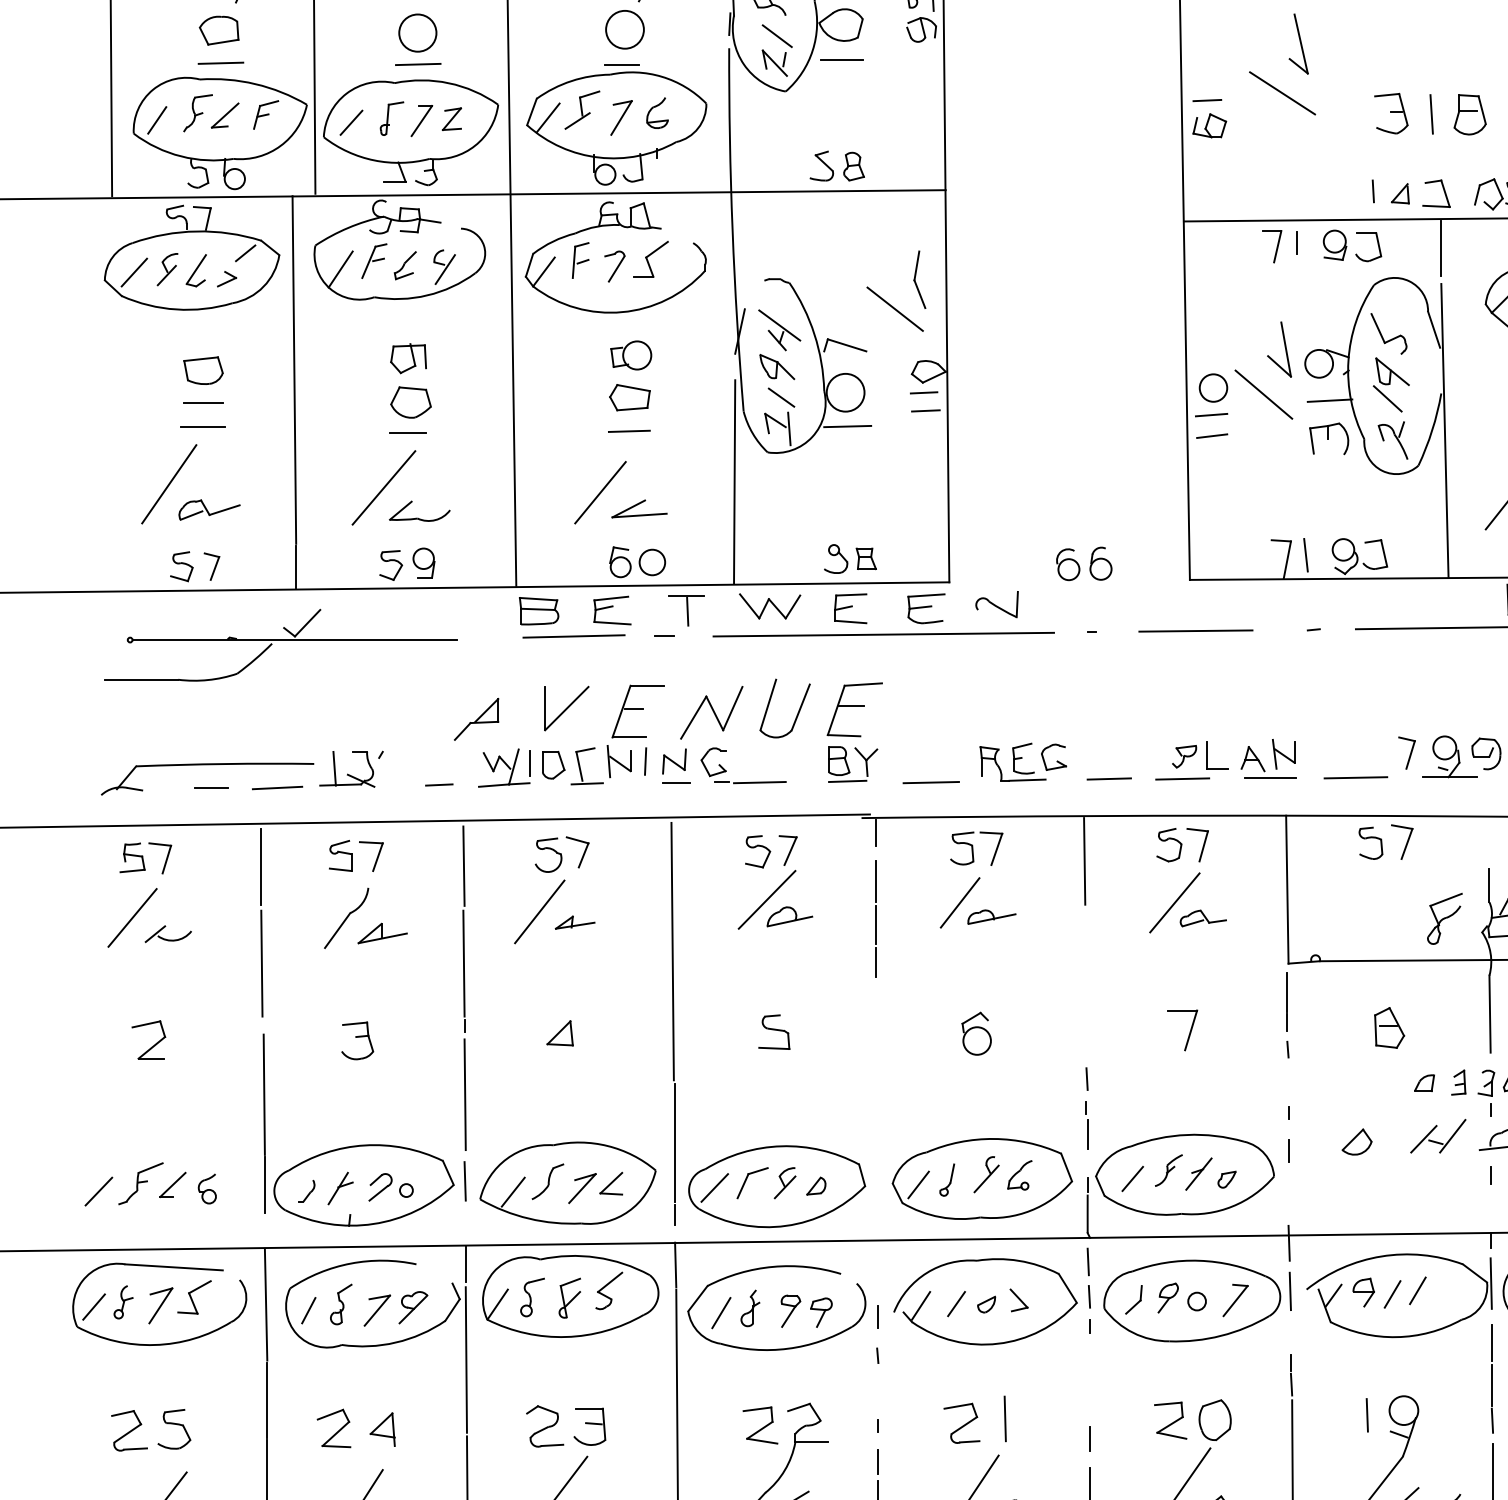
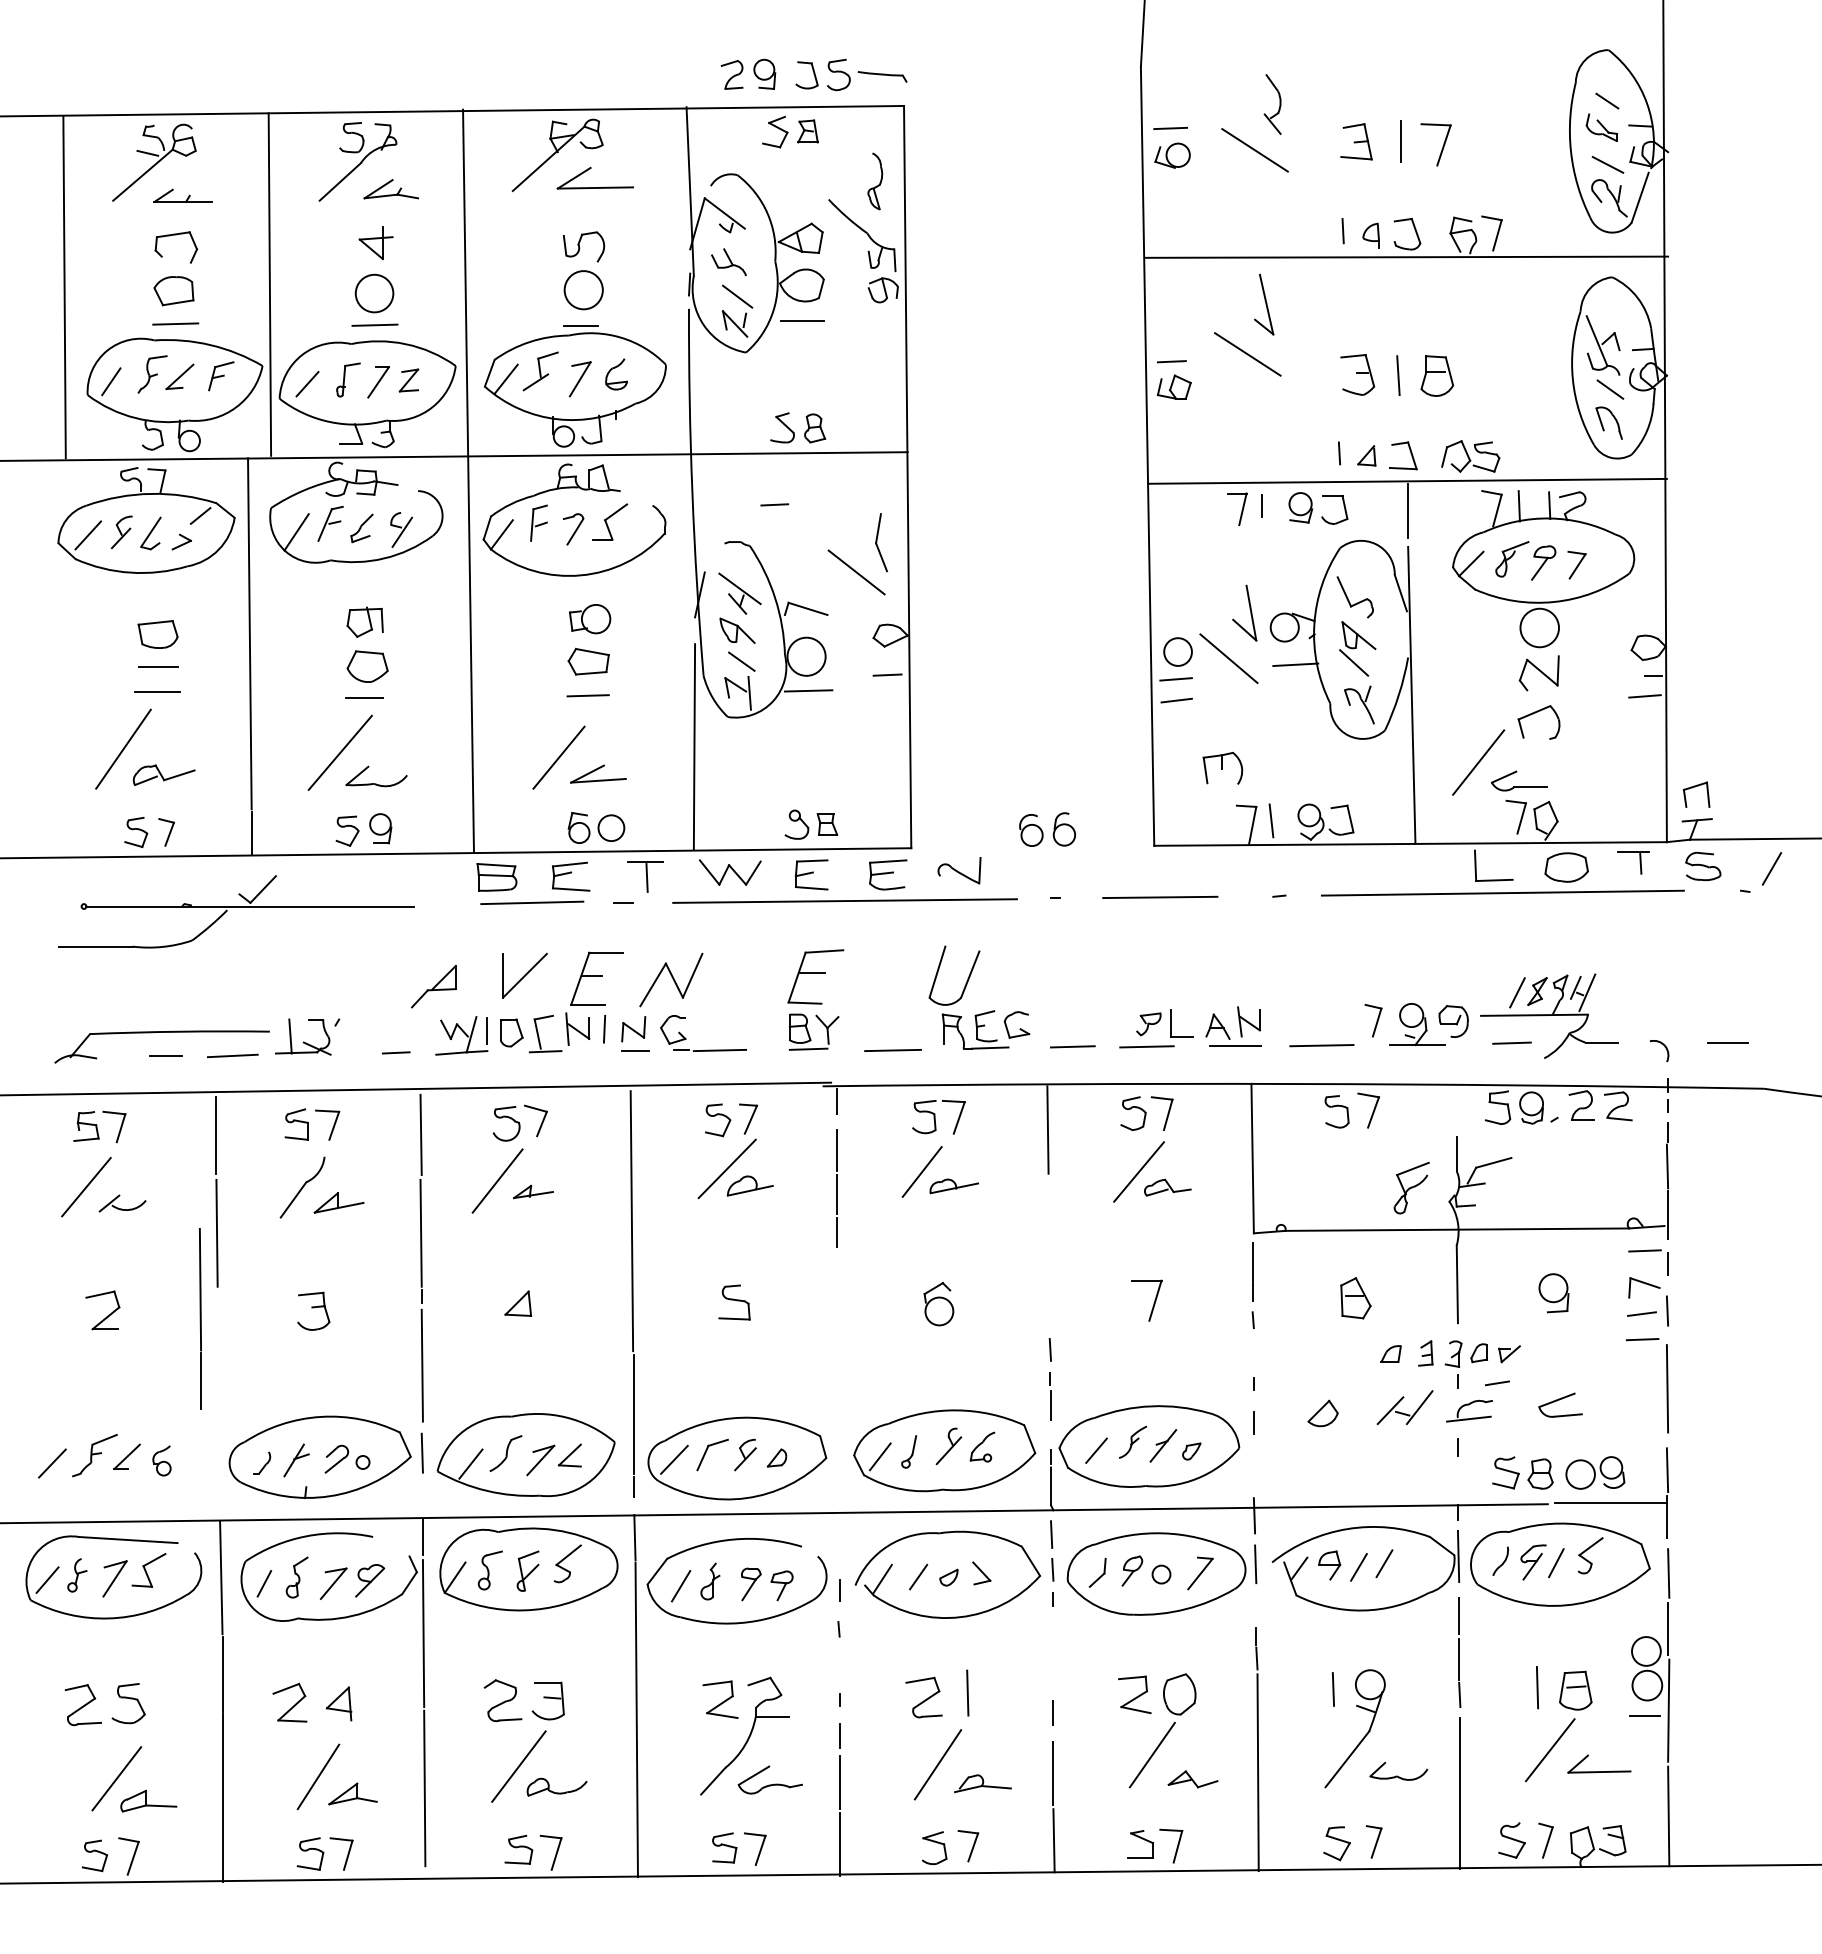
line: (923, 392) -> (774, 504), moved
part: (1328, 438) -> (1222, 767), moved
part: (798, 711) -> (967, 978), moved
line: (264, 1123) -> (200, 1318), moved

